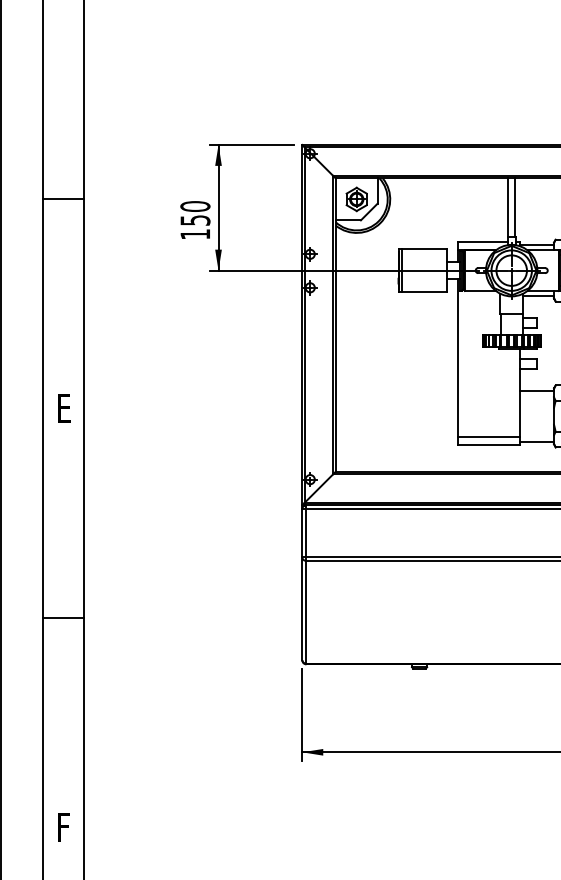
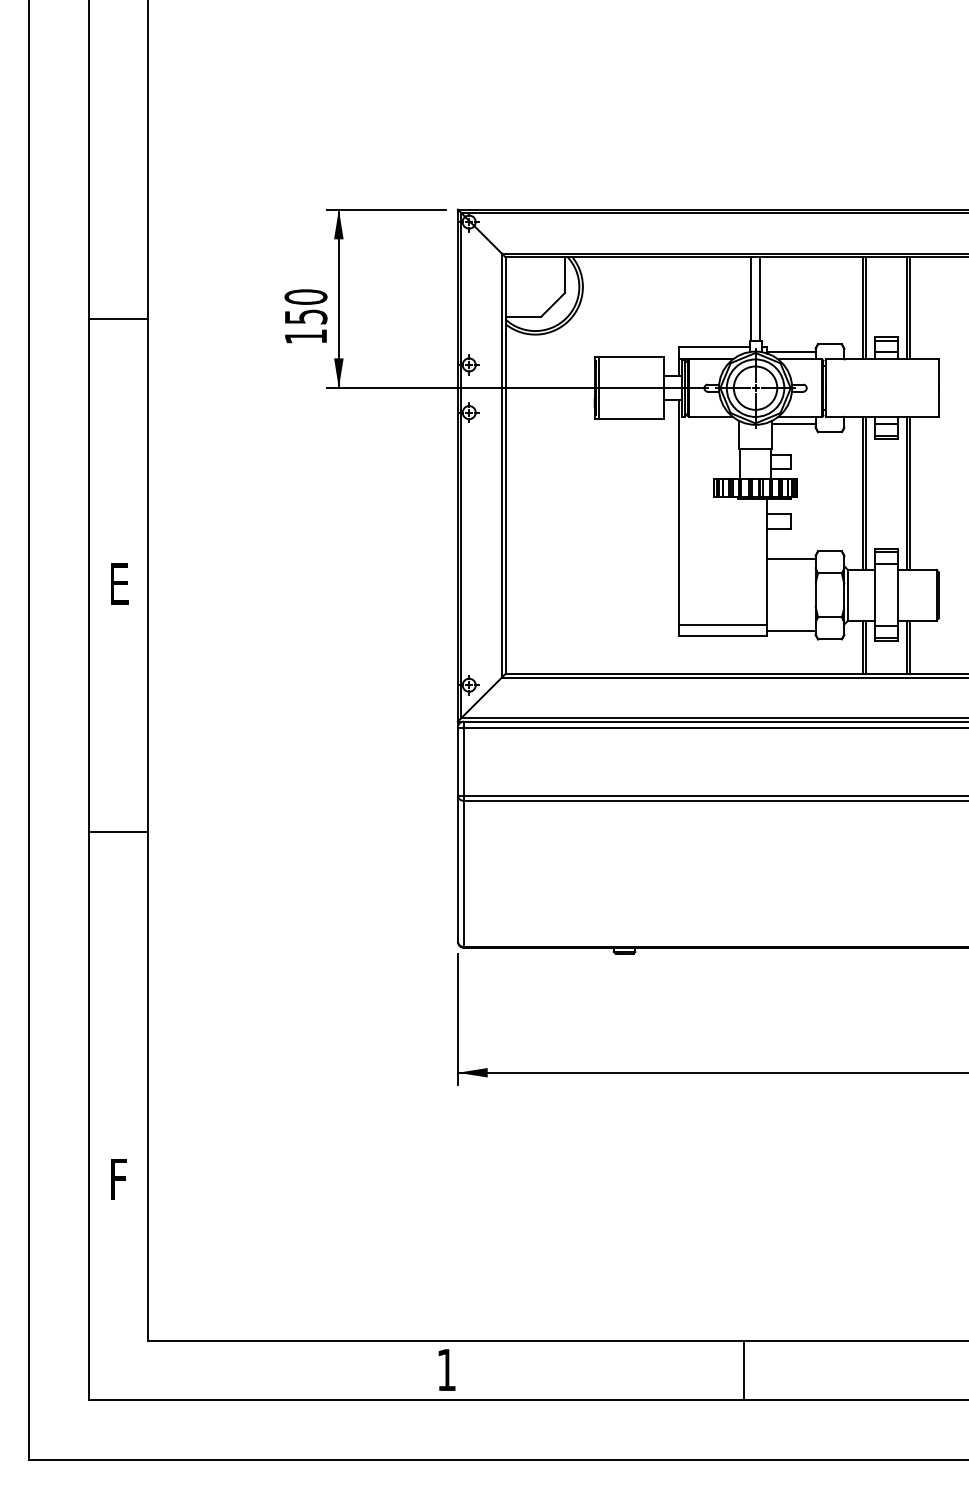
line: (63, 199) -> (118, 319), moved
part: (356, 199) -> (535, 286), removed
line: (63, 618) -> (118, 832), moved

